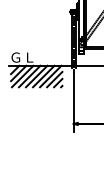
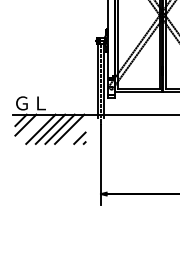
line: (22, 75) -> (30, 128), removed
line: (54, 78) -> (74, 132), removed

